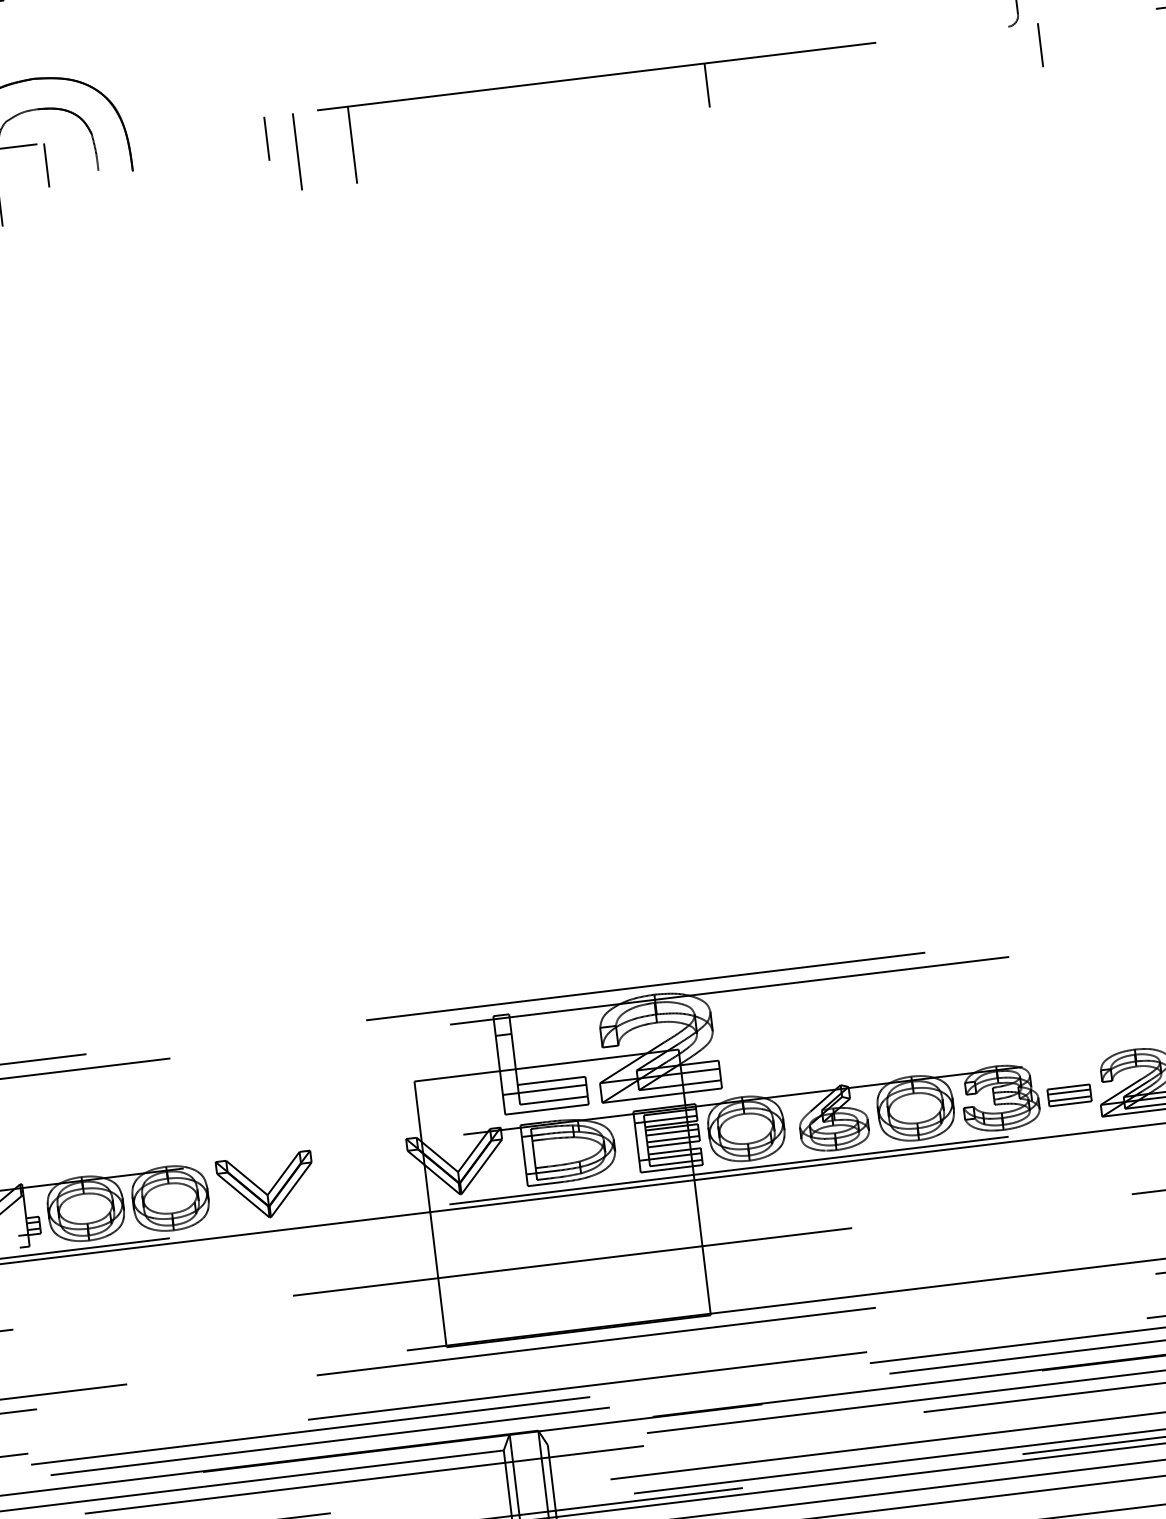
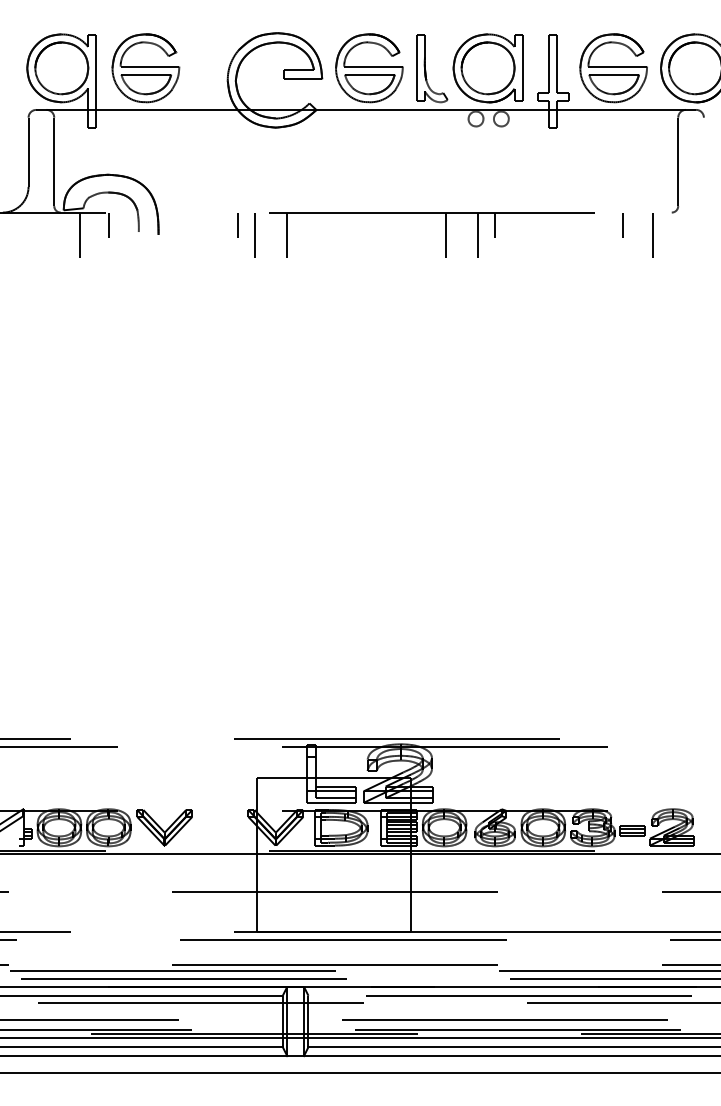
line: (1039, 45) -> (622, 225), moved
line: (979, 68) -> (652, 234), added
line: (679, 104) -> (477, 234), added
line: (624, 111) -> (445, 234), added

